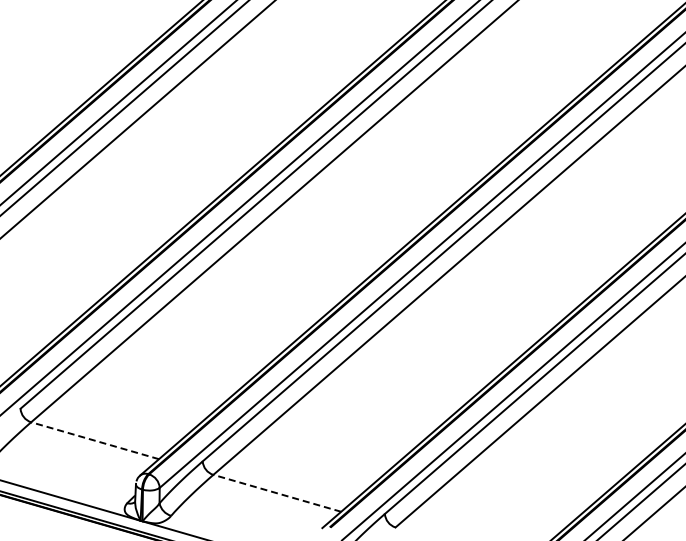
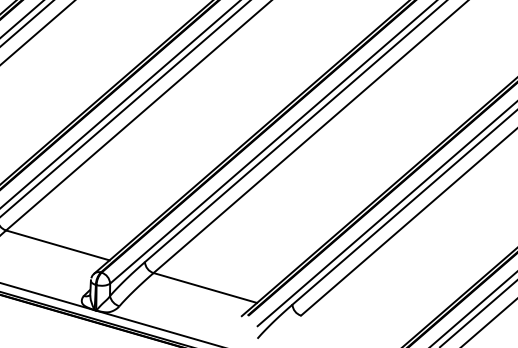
line: (95, 440) -> (58, 245), dashed -> solid
line: (277, 493) -> (205, 288), dashed -> solid

